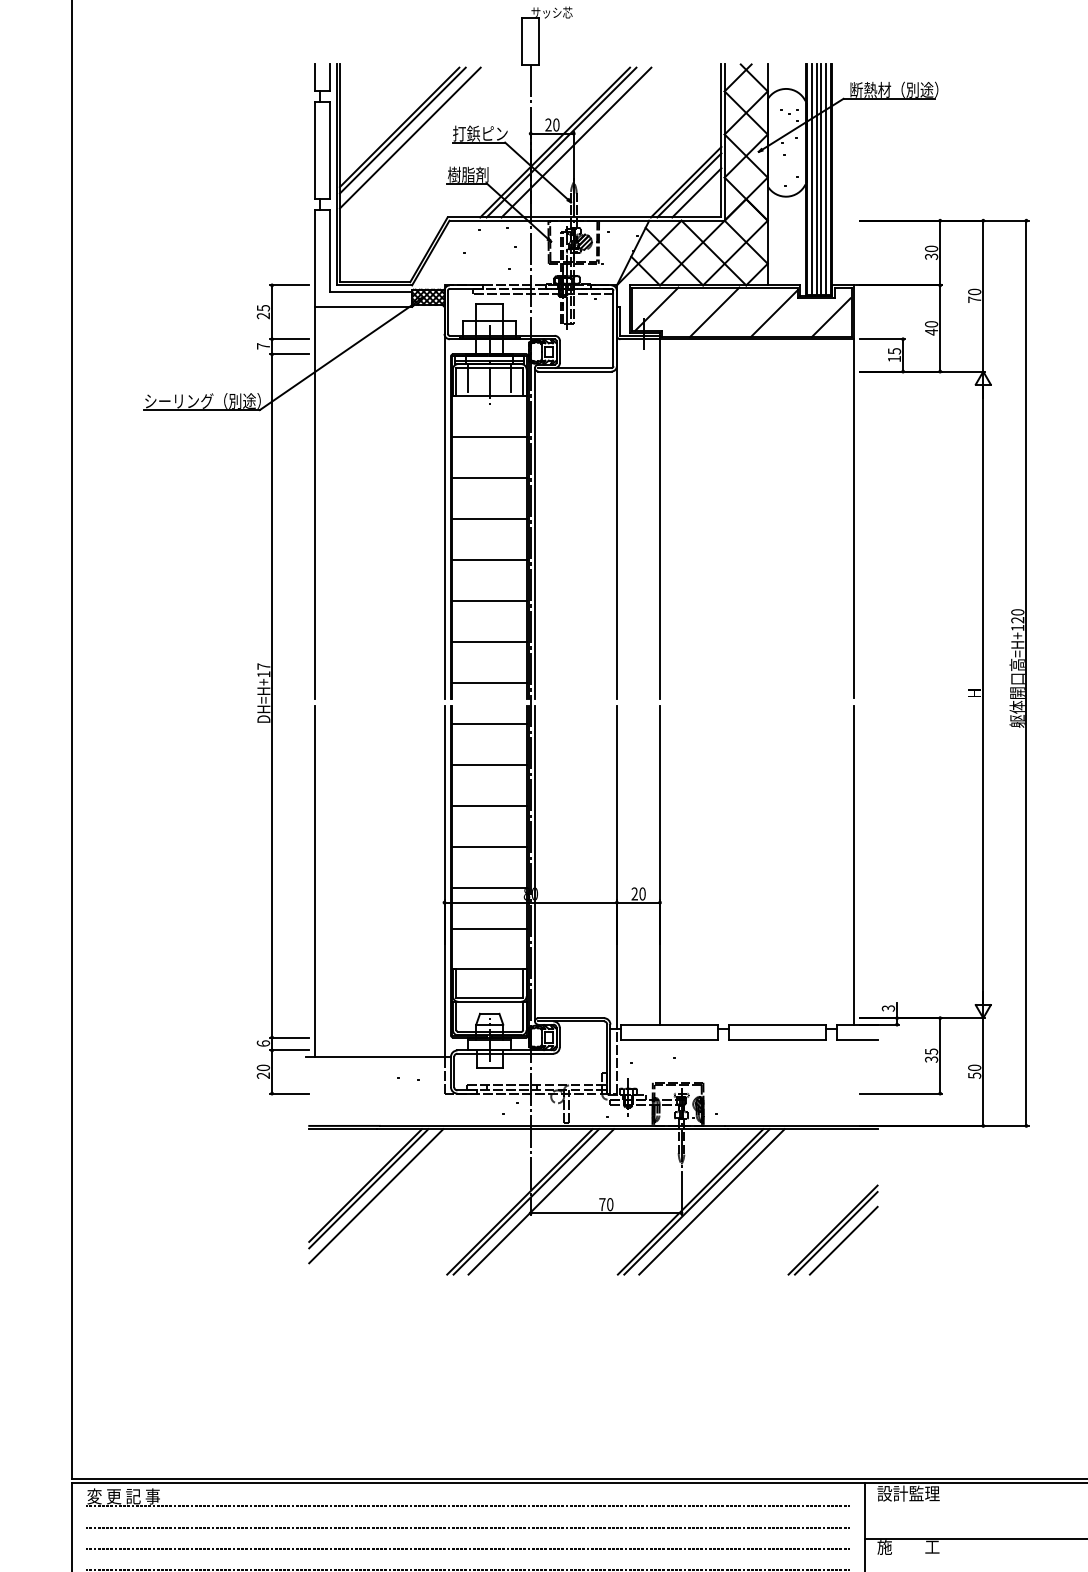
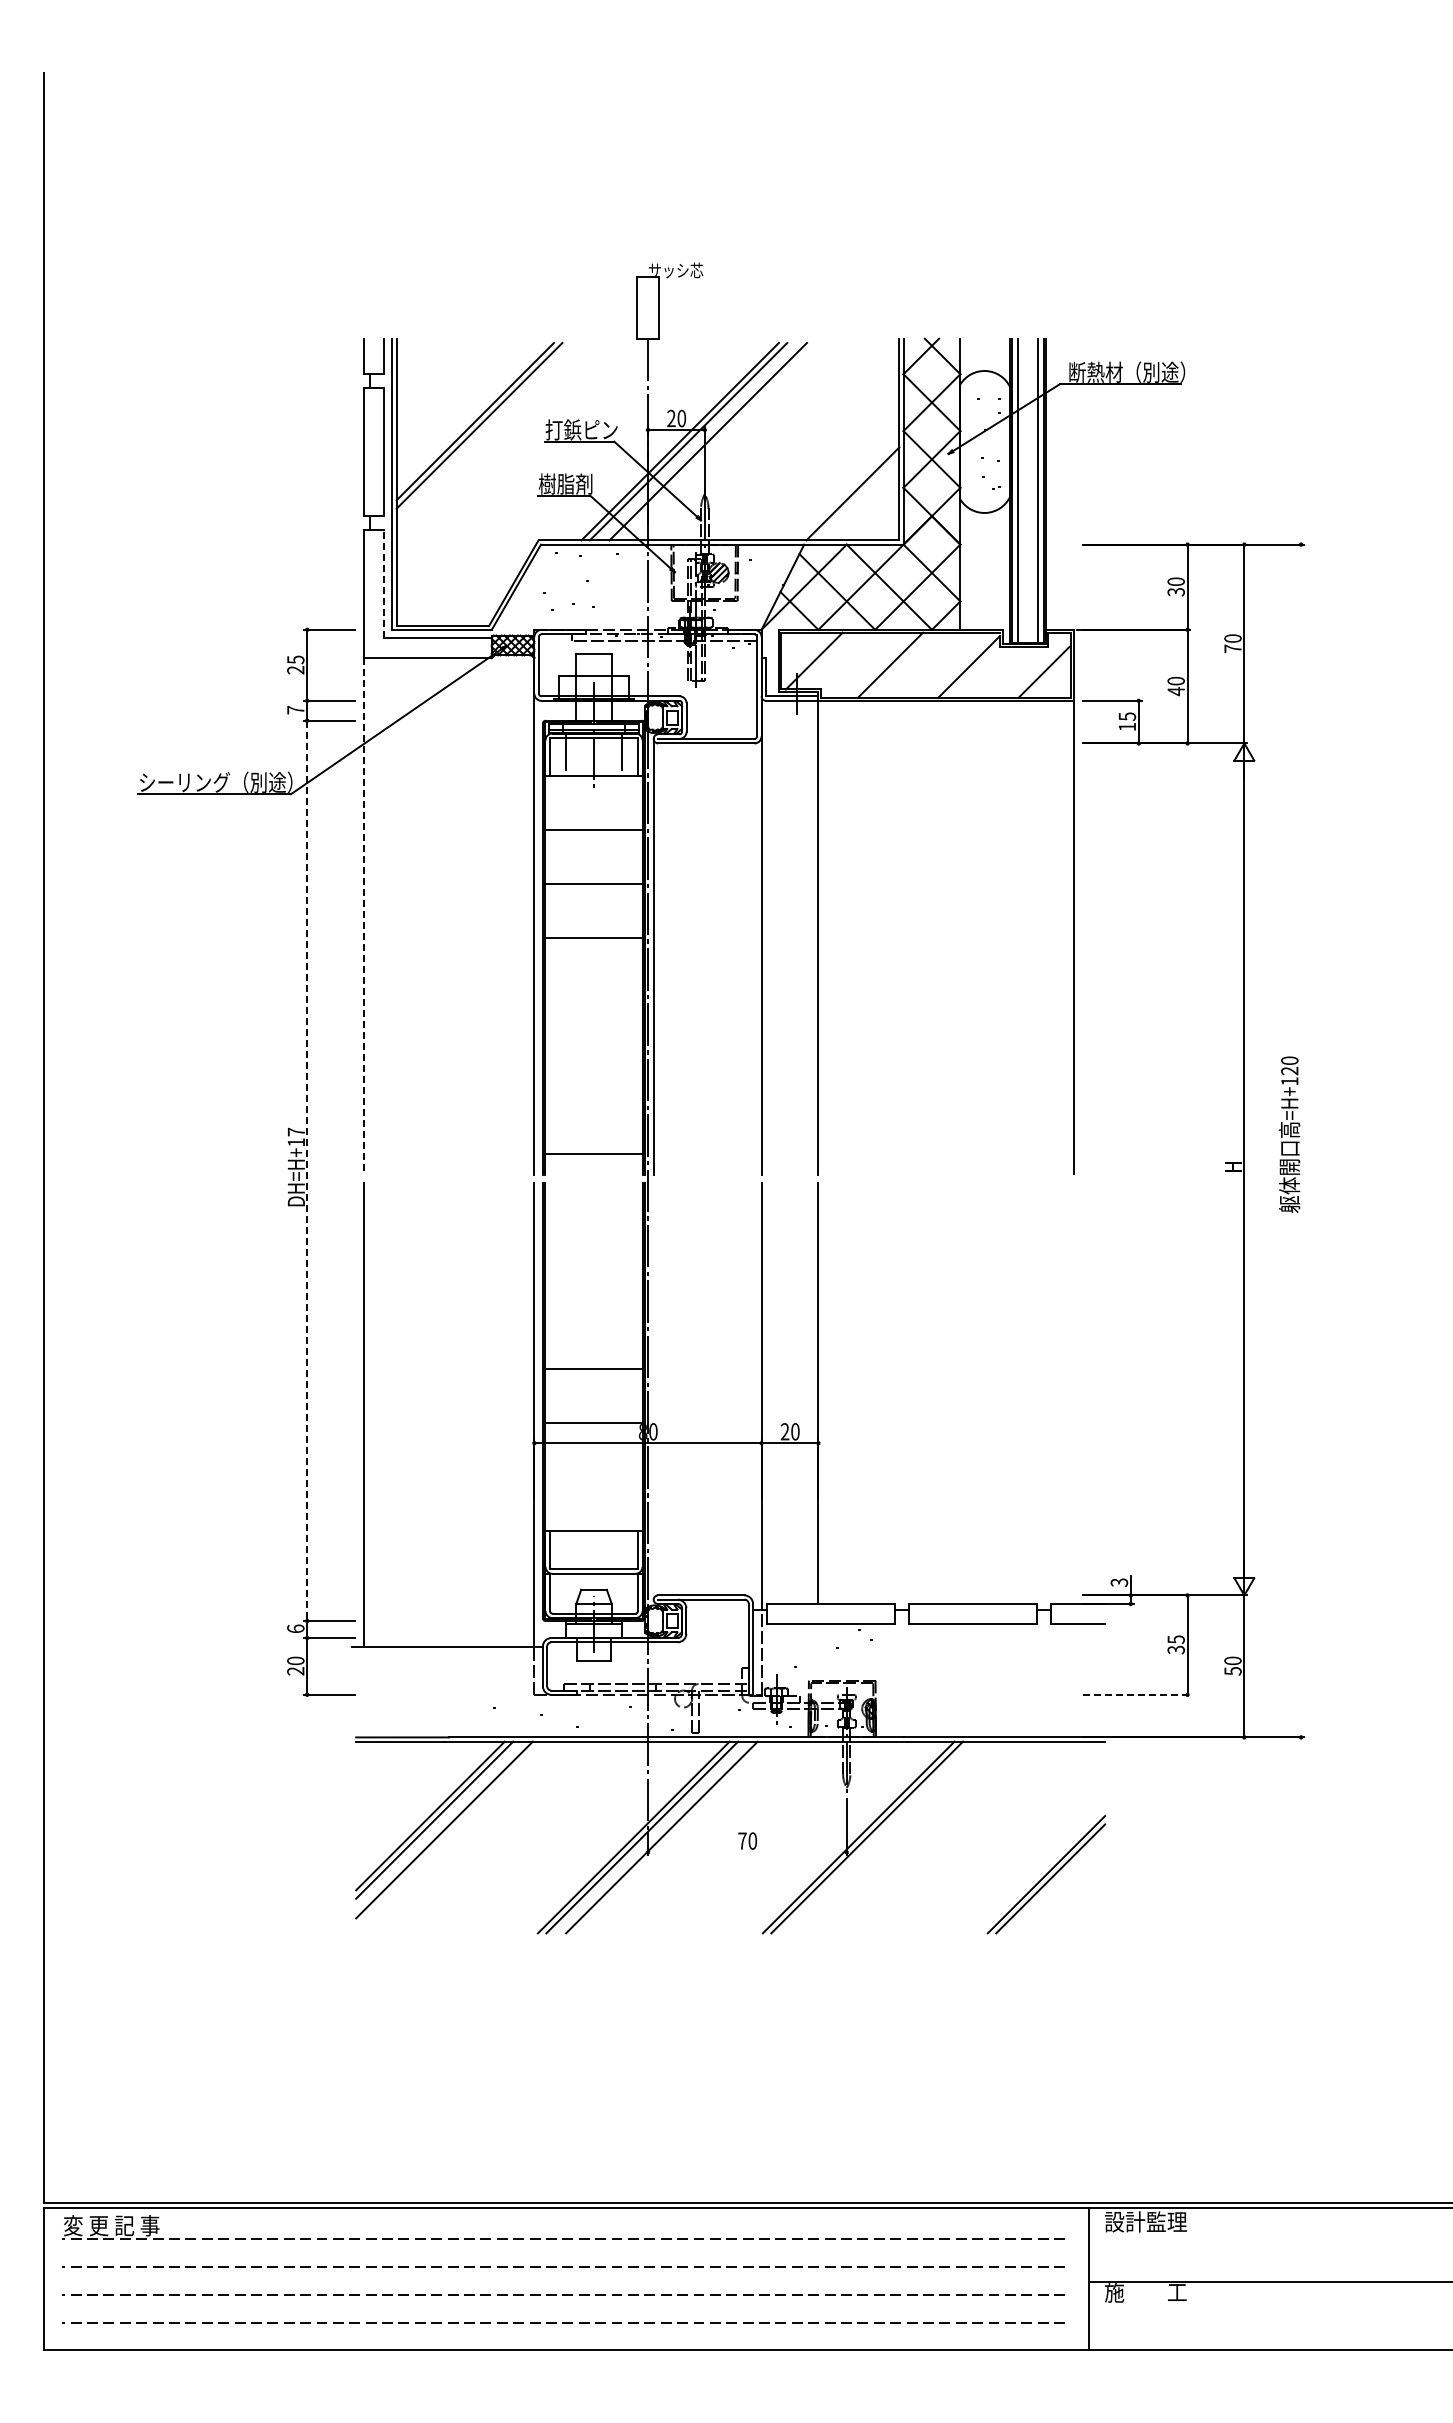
line: (410, 137) -> (489, 435), removed
line: (816, 179) -> (1024, 490), removed
line: (821, 179) -> (1031, 490), removed
line: (688, 184) -> (856, 497), removed
line: (696, 192) -> (866, 507), removed
line: (329, 250) -> (383, 584), solid -> dashed
line: (315, 503) -> (364, 917), solid -> dashed
line: (489, 559) -> (593, 991), removed
line: (489, 600) -> (593, 1045), removed
line: (489, 641) -> (593, 1099), removed
line: (1026, 672) -> (1301, 1140), removed
line: (272, 696) -> (307, 1171), solid -> dashed
line: (489, 723) -> (593, 1207), removed
line: (489, 764) -> (593, 1261), removed
line: (489, 805) -> (593, 1315), removed
line: (534, 863) -> (653, 1391), removed
line: (853, 864) -> (1073, 1393), removed
line: (489, 928) -> (593, 1477), removed
line: (901, 1093) -> (1136, 1694), solid -> dashed
line: (711, 1201) -> (886, 1837), removed
line: (605, 1213) -> (746, 1852), removed
line: (843, 1240) -> (1060, 1888), removed

